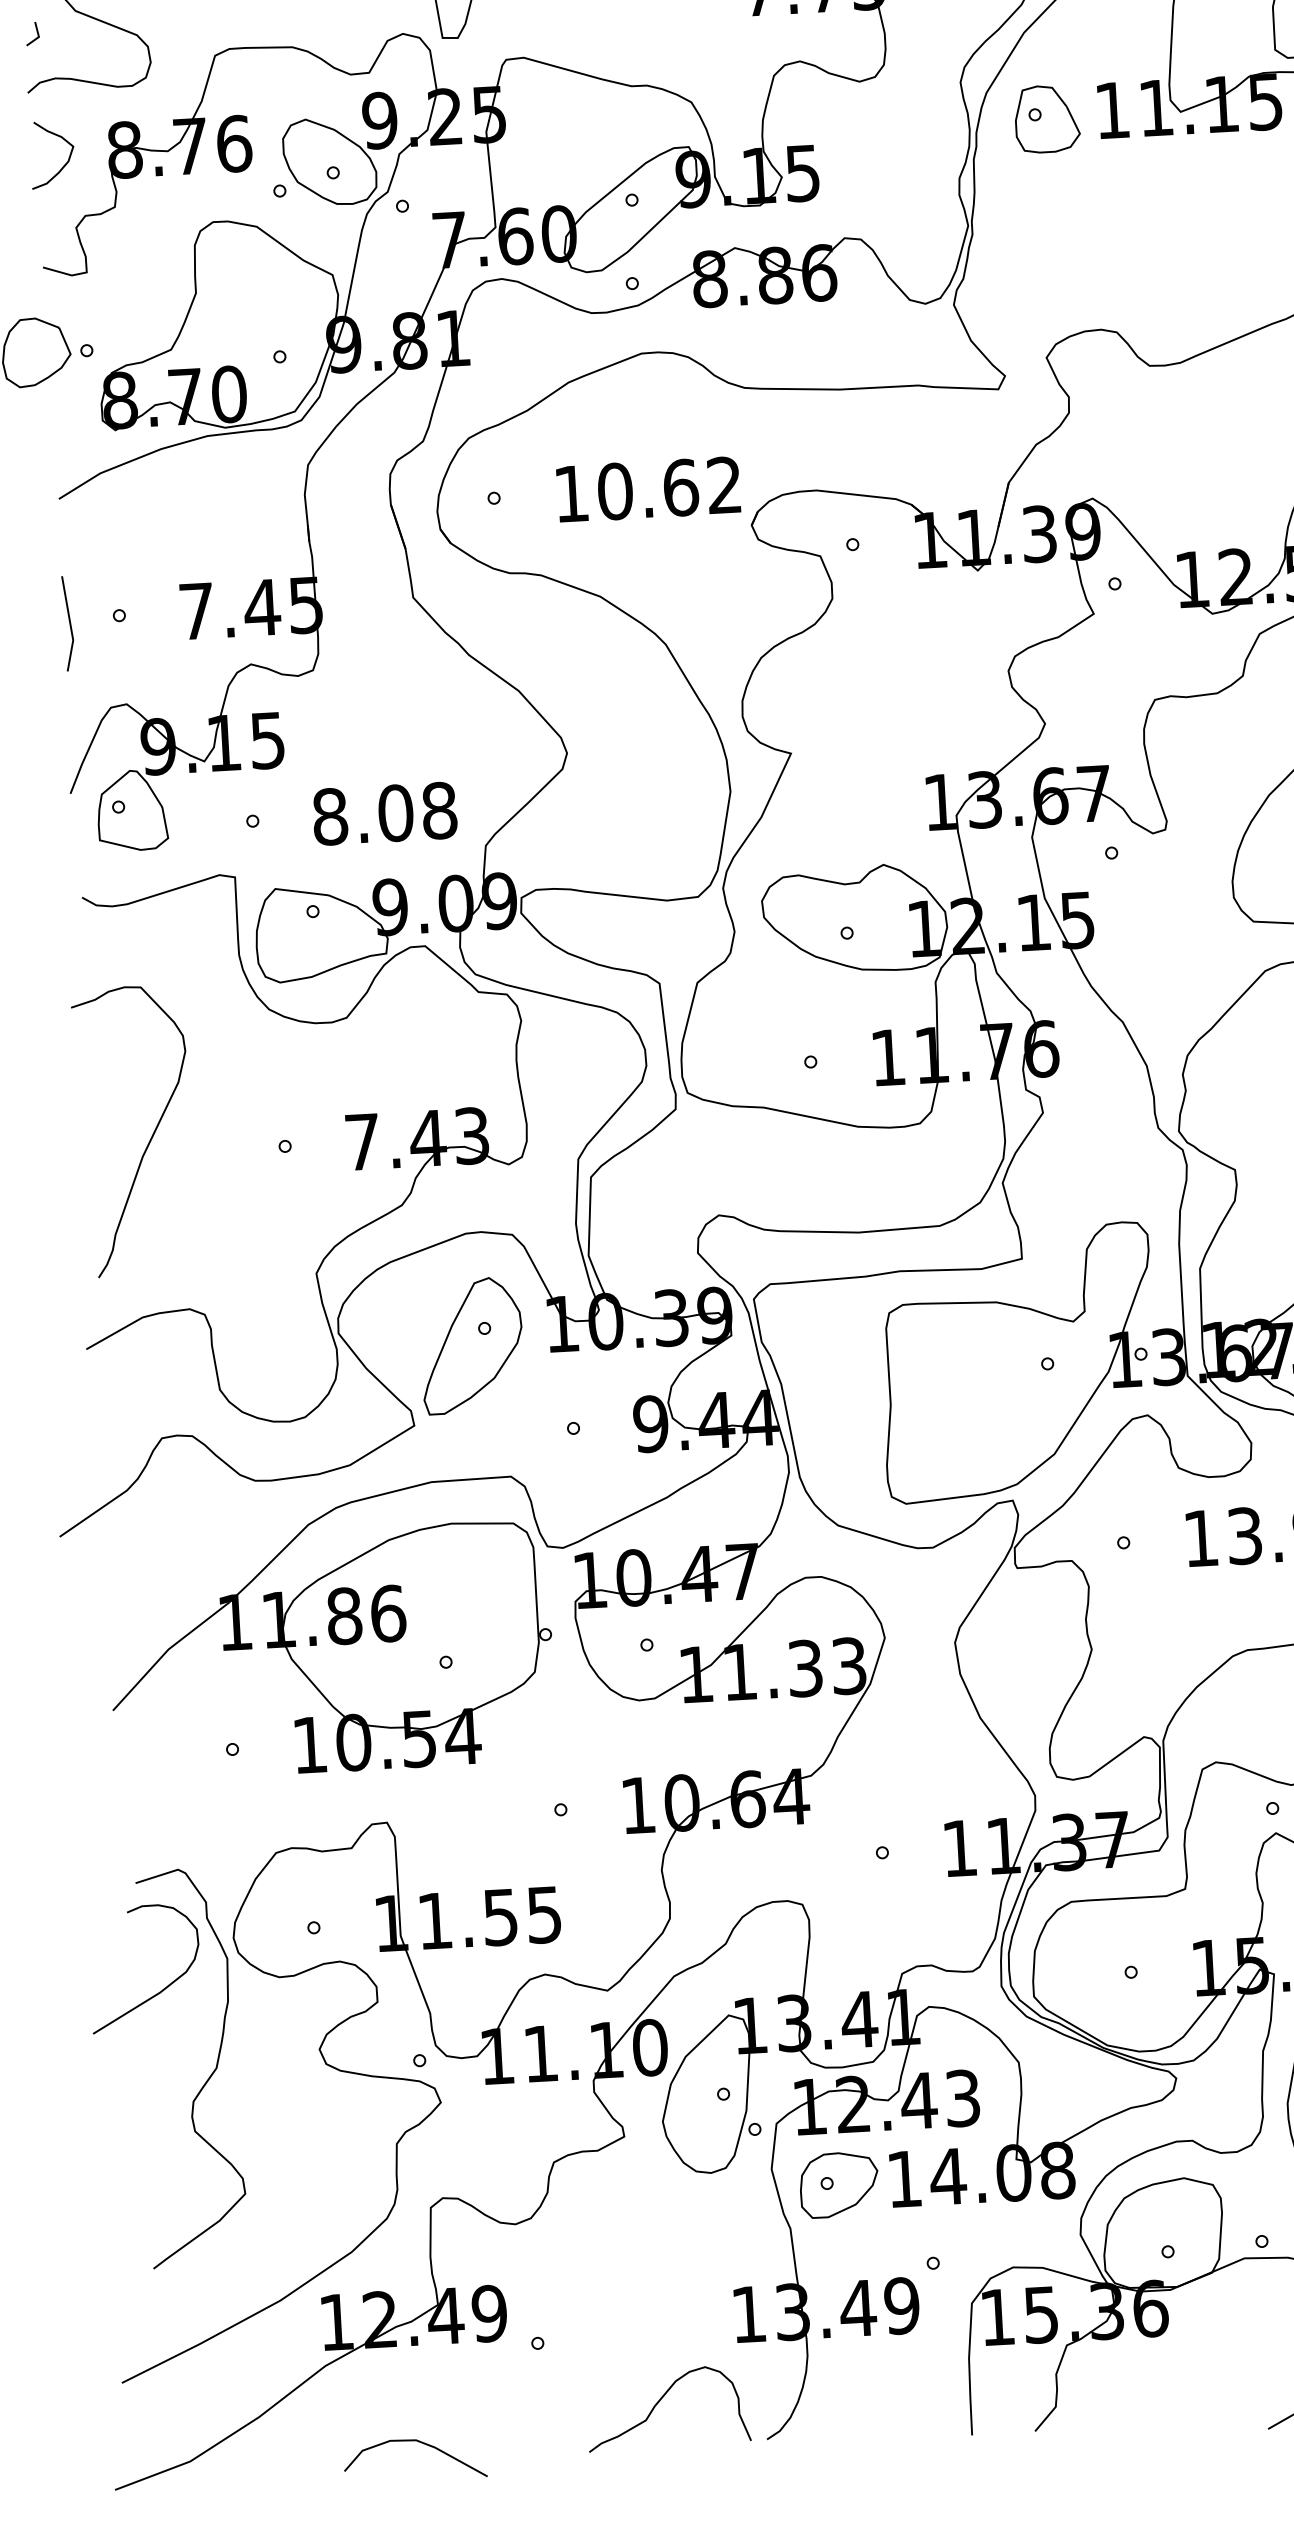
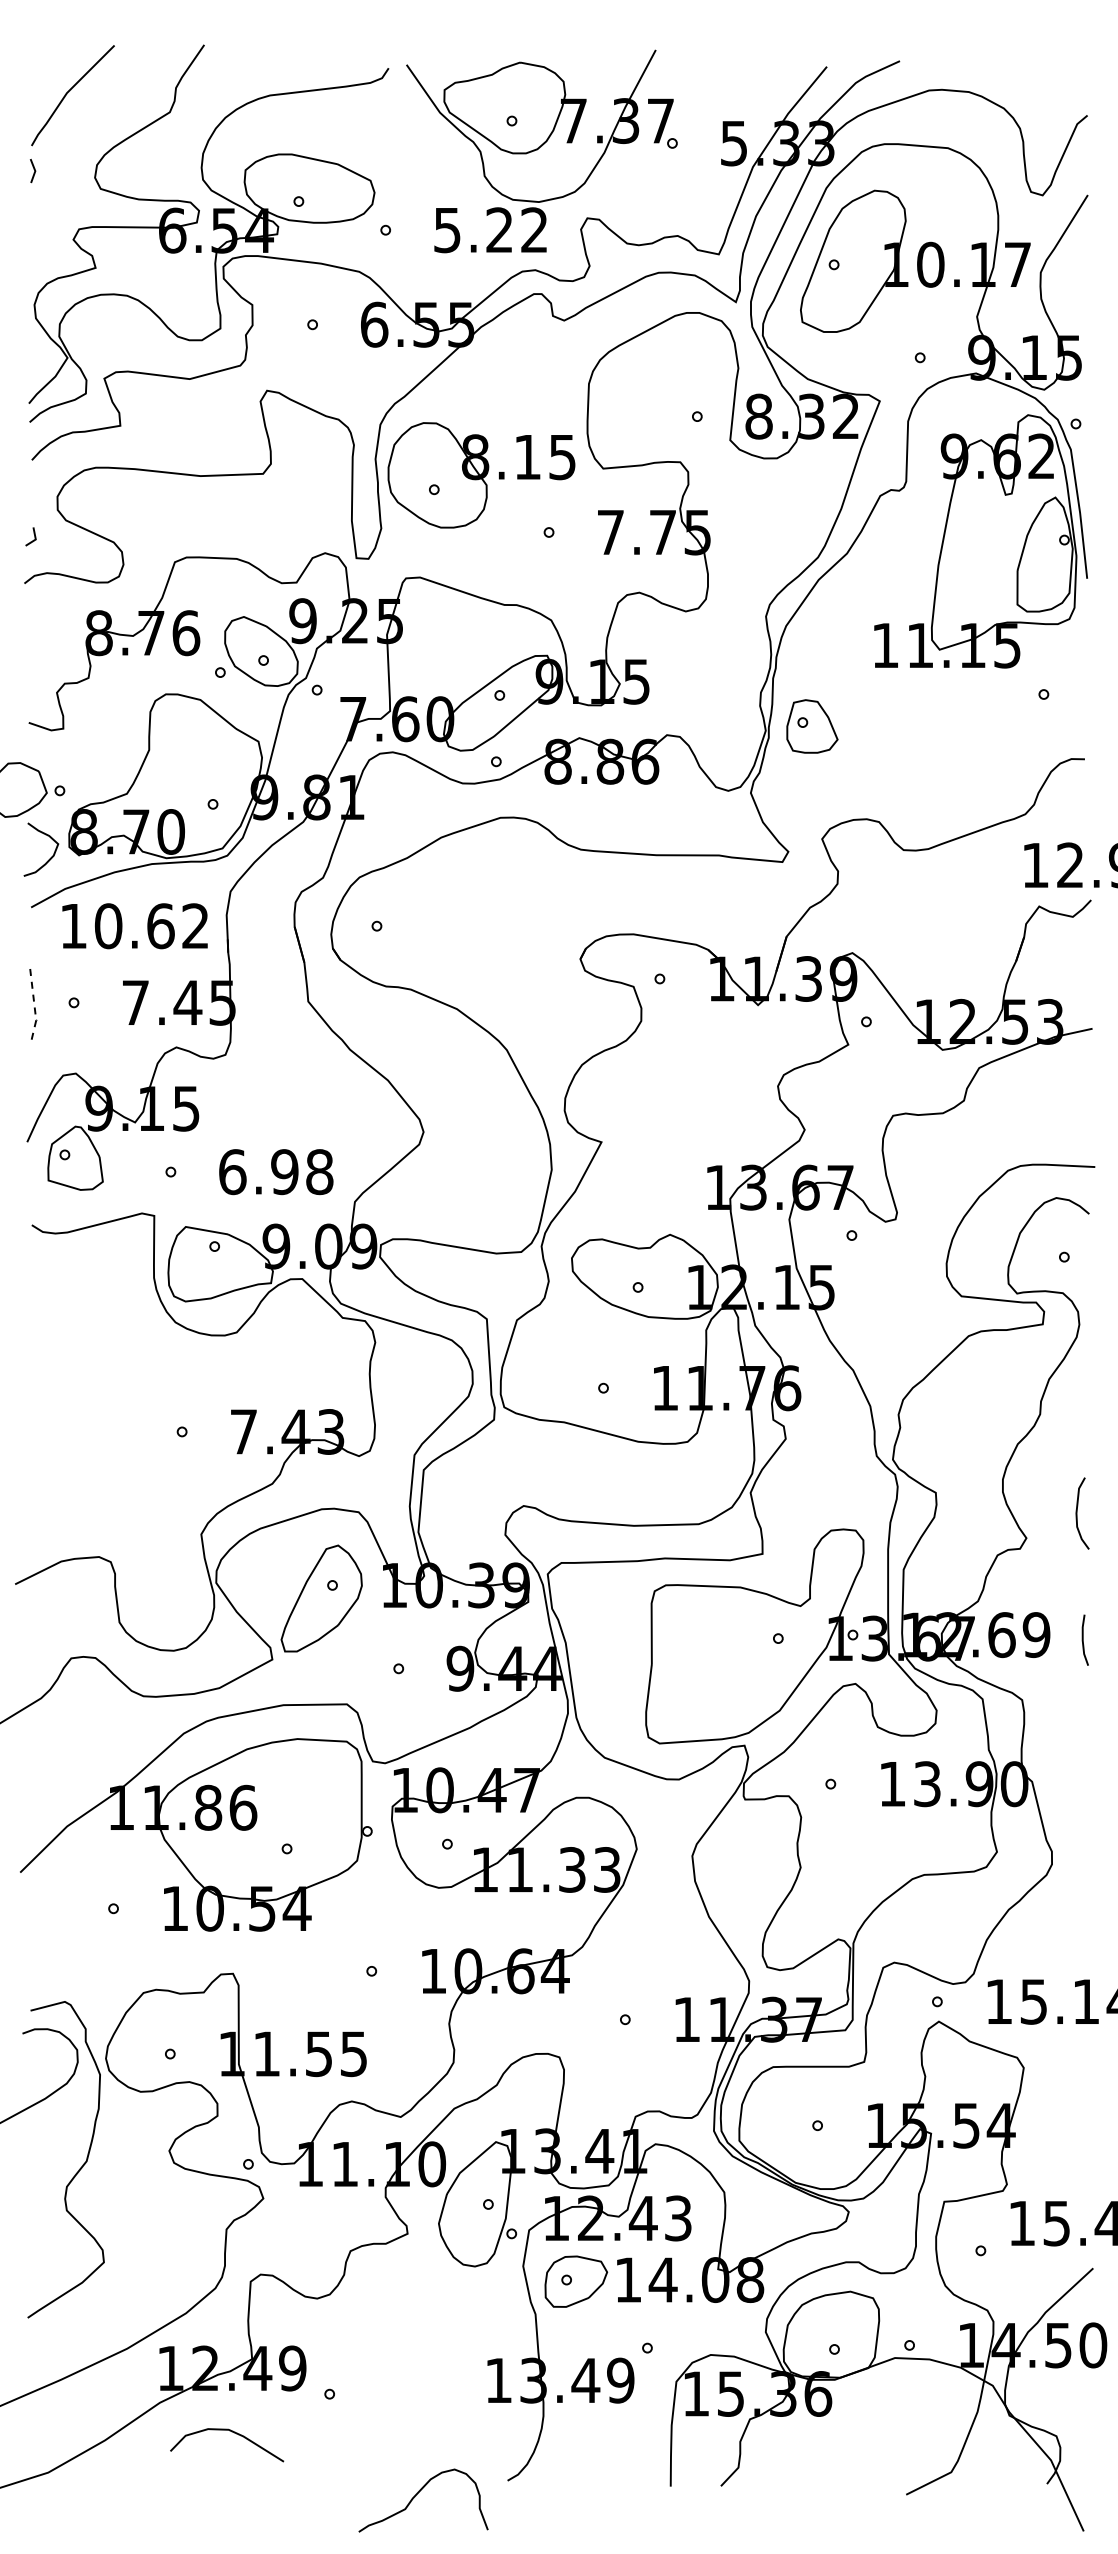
part: (1047, 119) -> (812, 726), moved
curve: (64, 163) -> (50, 857), moved
text: (647, 490) -> (134, 926), moved
line: (70, 625) -> (34, 1008), solid -> dashed
text: (362, 815) -> (258, 1172), 8.08 -> 6.98
curve: (150, 1137) -> (75, 1418), removed
curve: (660, 2401) -> (417, 2494), moved
curve: (423, 2444) -> (234, 2433), moved

